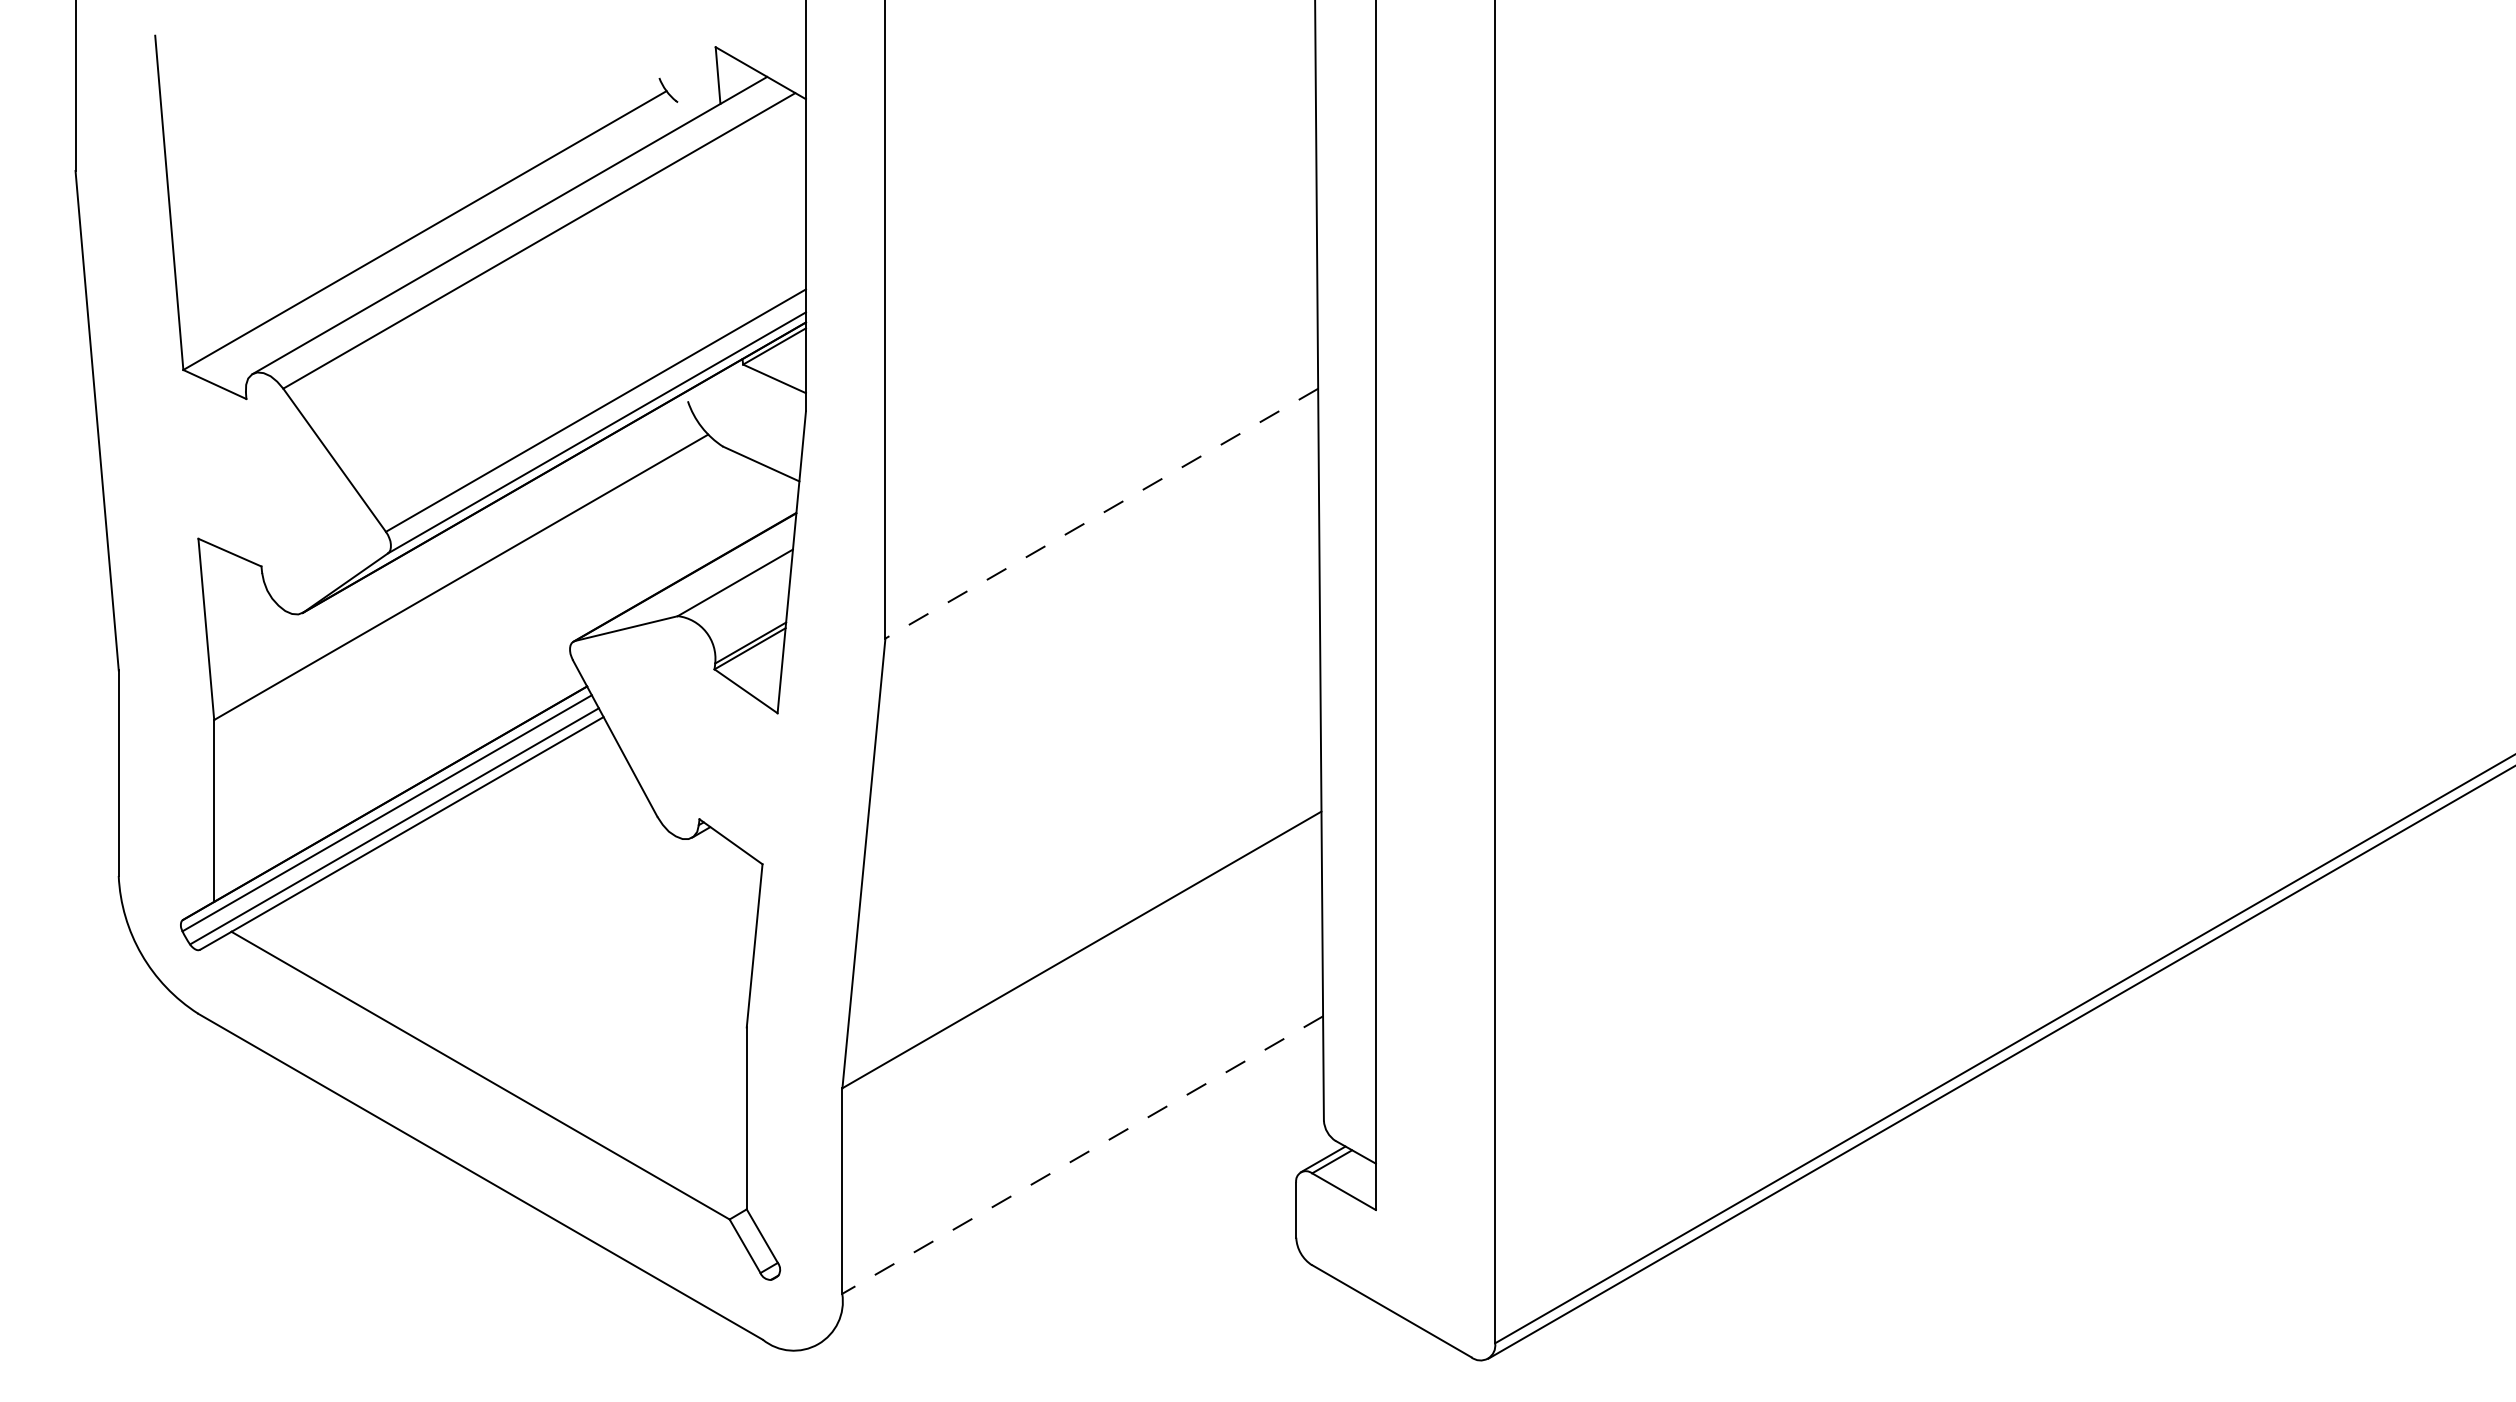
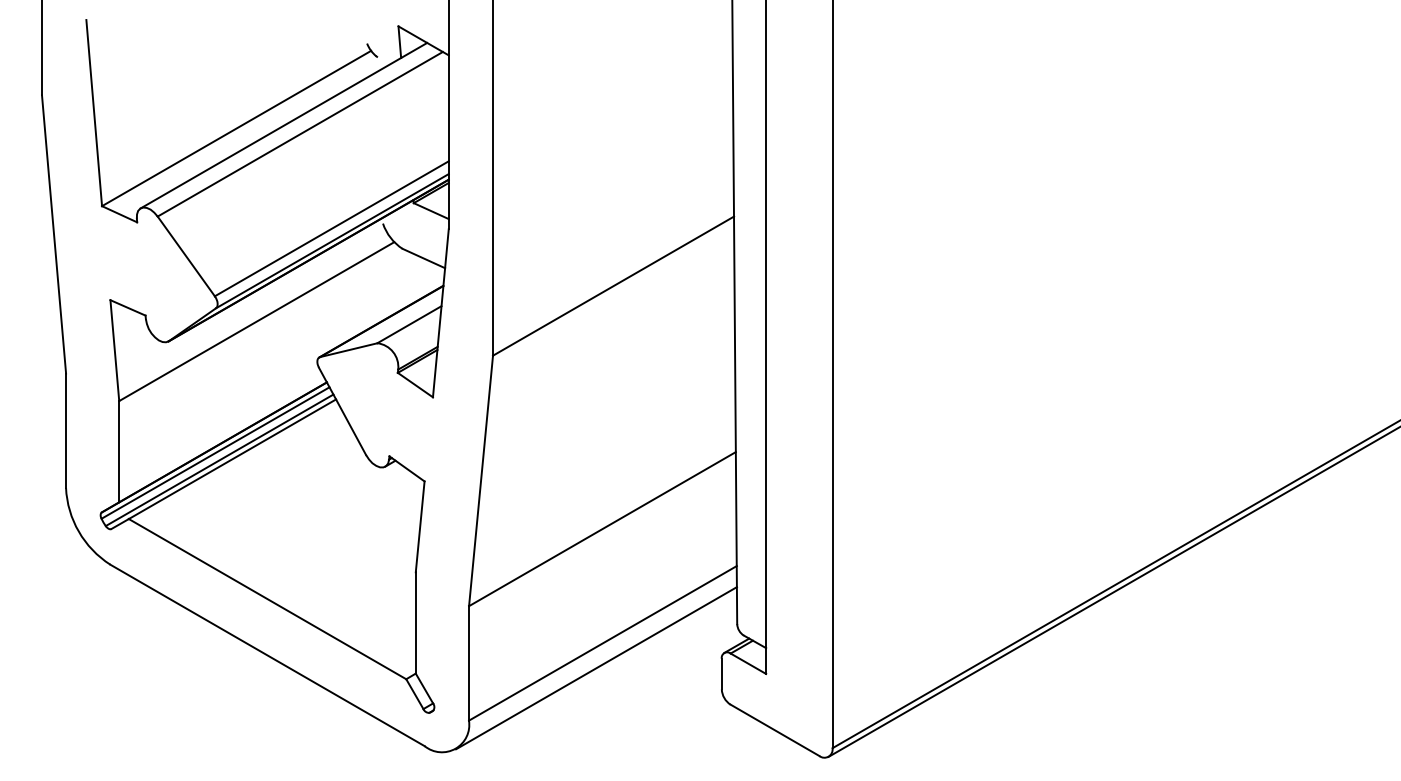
line: (1101, 514) -> (613, 286), dashed -> solid
line: (1082, 1155) -> (602, 643), dashed -> solid
line: (1071, 1200) -> (596, 668), added

